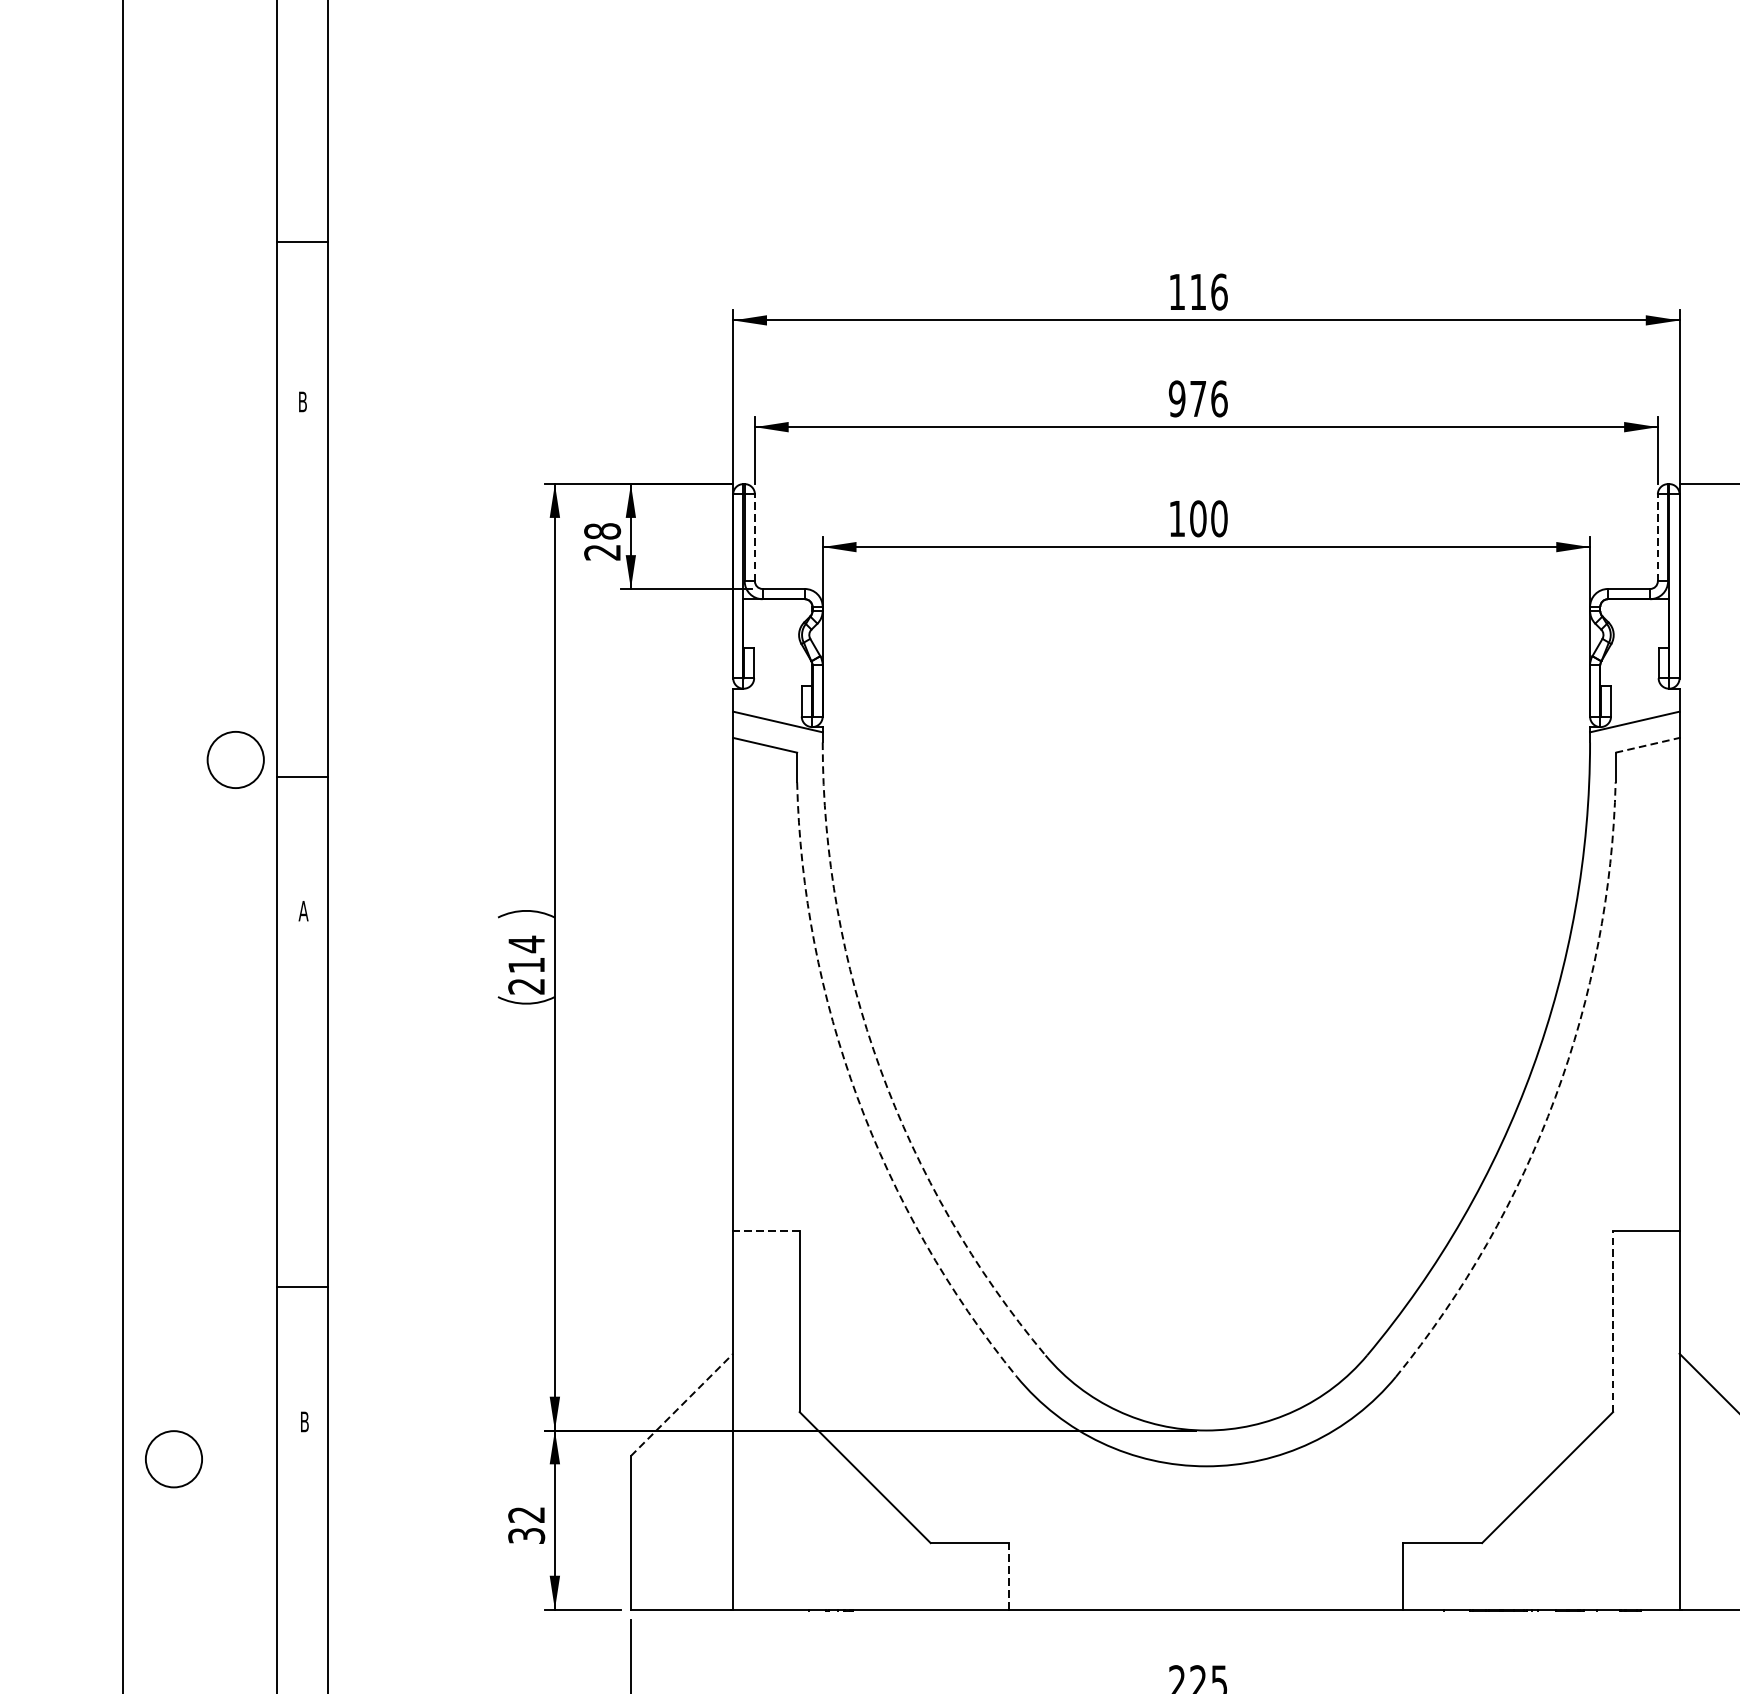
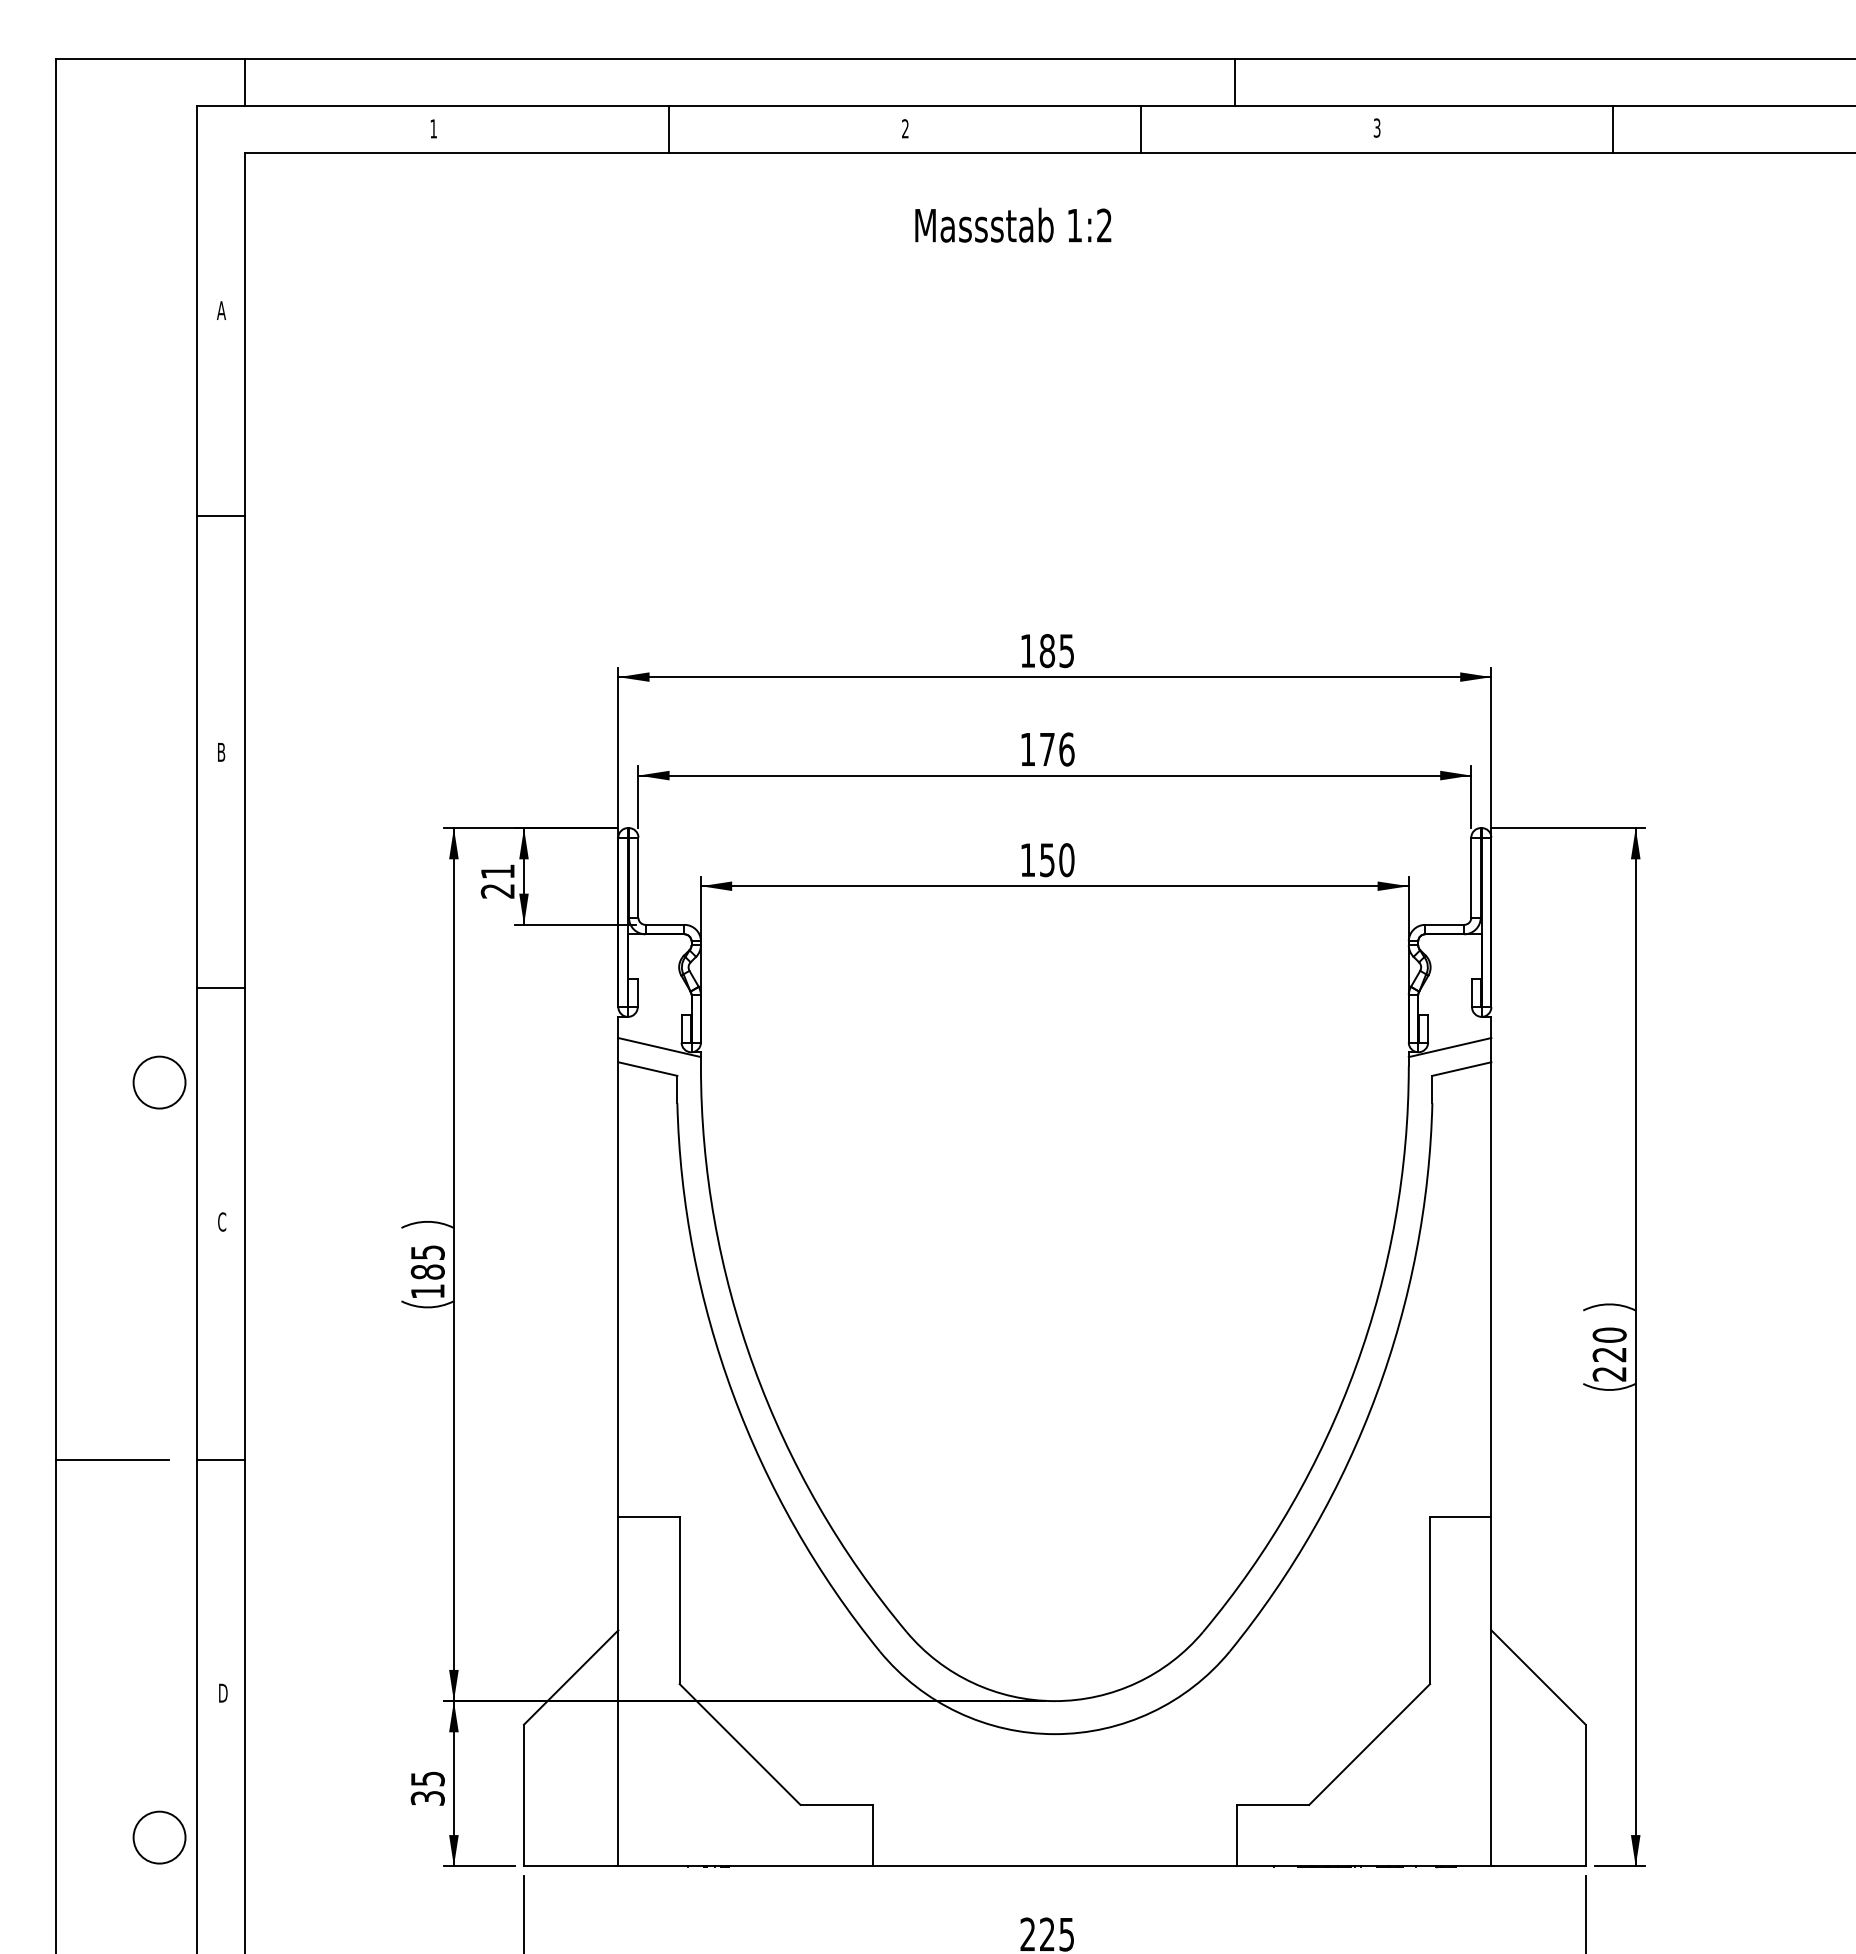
line: (301, 241) -> (220, 516), moved
text: (1208, 292) -> (1056, 651), 116 -> 185
text: (1176, 398) -> (1027, 749), 976 -> 176
text: (1198, 519) -> (1047, 860), 100 -> 150
text: (602, 531) -> (497, 871), 28 -> 21
line: (754, 537) -> (638, 877), dashed -> solid
line: (1658, 537) -> (1471, 877), dashed -> solid
line: (1648, 744) -> (1462, 1068), dashed -> solid
line: (301, 777) -> (220, 988), moved
text: (302, 910) -> (221, 1221), A -> C
text: (526, 964) -> (427, 1271), 214 -> 185
arc: (879, 1068) -> (753, 1367), dashed -> solid
arc: (857, 1098) -> (733, 1394), dashed -> solid
arc: (1555, 1098) -> (1376, 1394), dashed -> solid
line: (184, 1169) -> (112, 1460), added
line: (766, 1231) -> (649, 1517), dashed -> solid
line: (301, 1287) -> (220, 1460), moved
line: (1613, 1321) -> (1430, 1600), dashed -> solid
line: (682, 1404) -> (571, 1677), dashed -> solid
text: (305, 1421) -> (223, 1692), B -> D
circle: (173, 1459) -> (159, 1837), moved
text: (526, 1514) -> (427, 1778), 32 -> 35
line: (1009, 1576) -> (873, 1835), dashed -> solid

